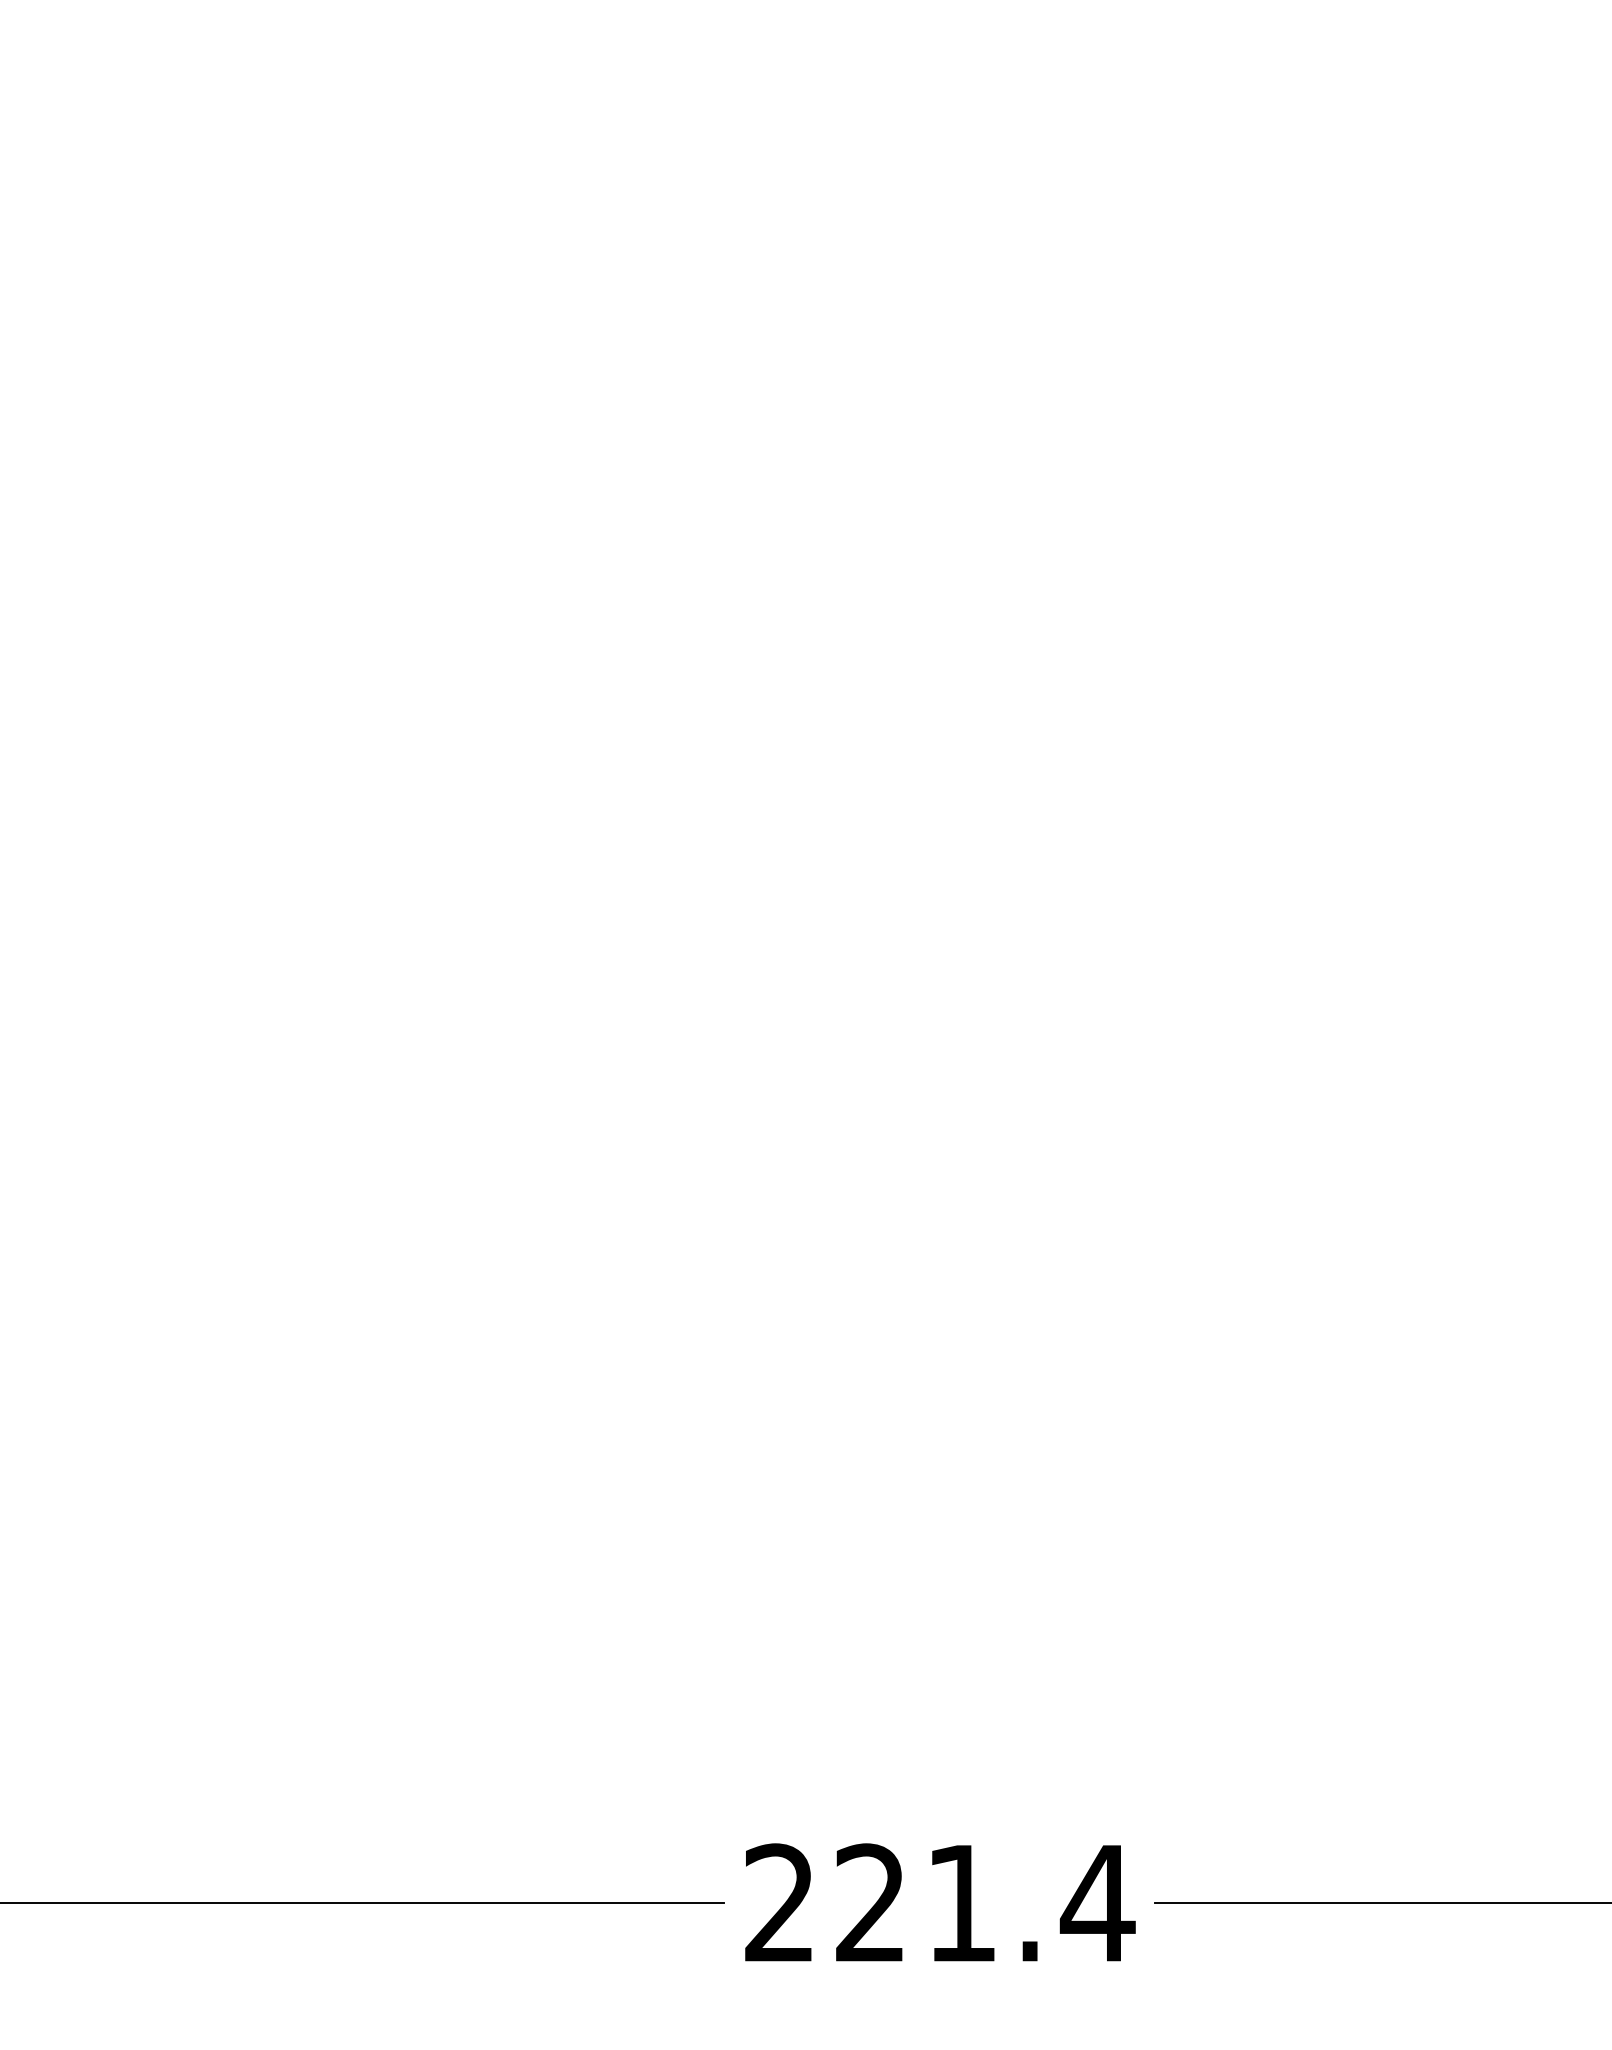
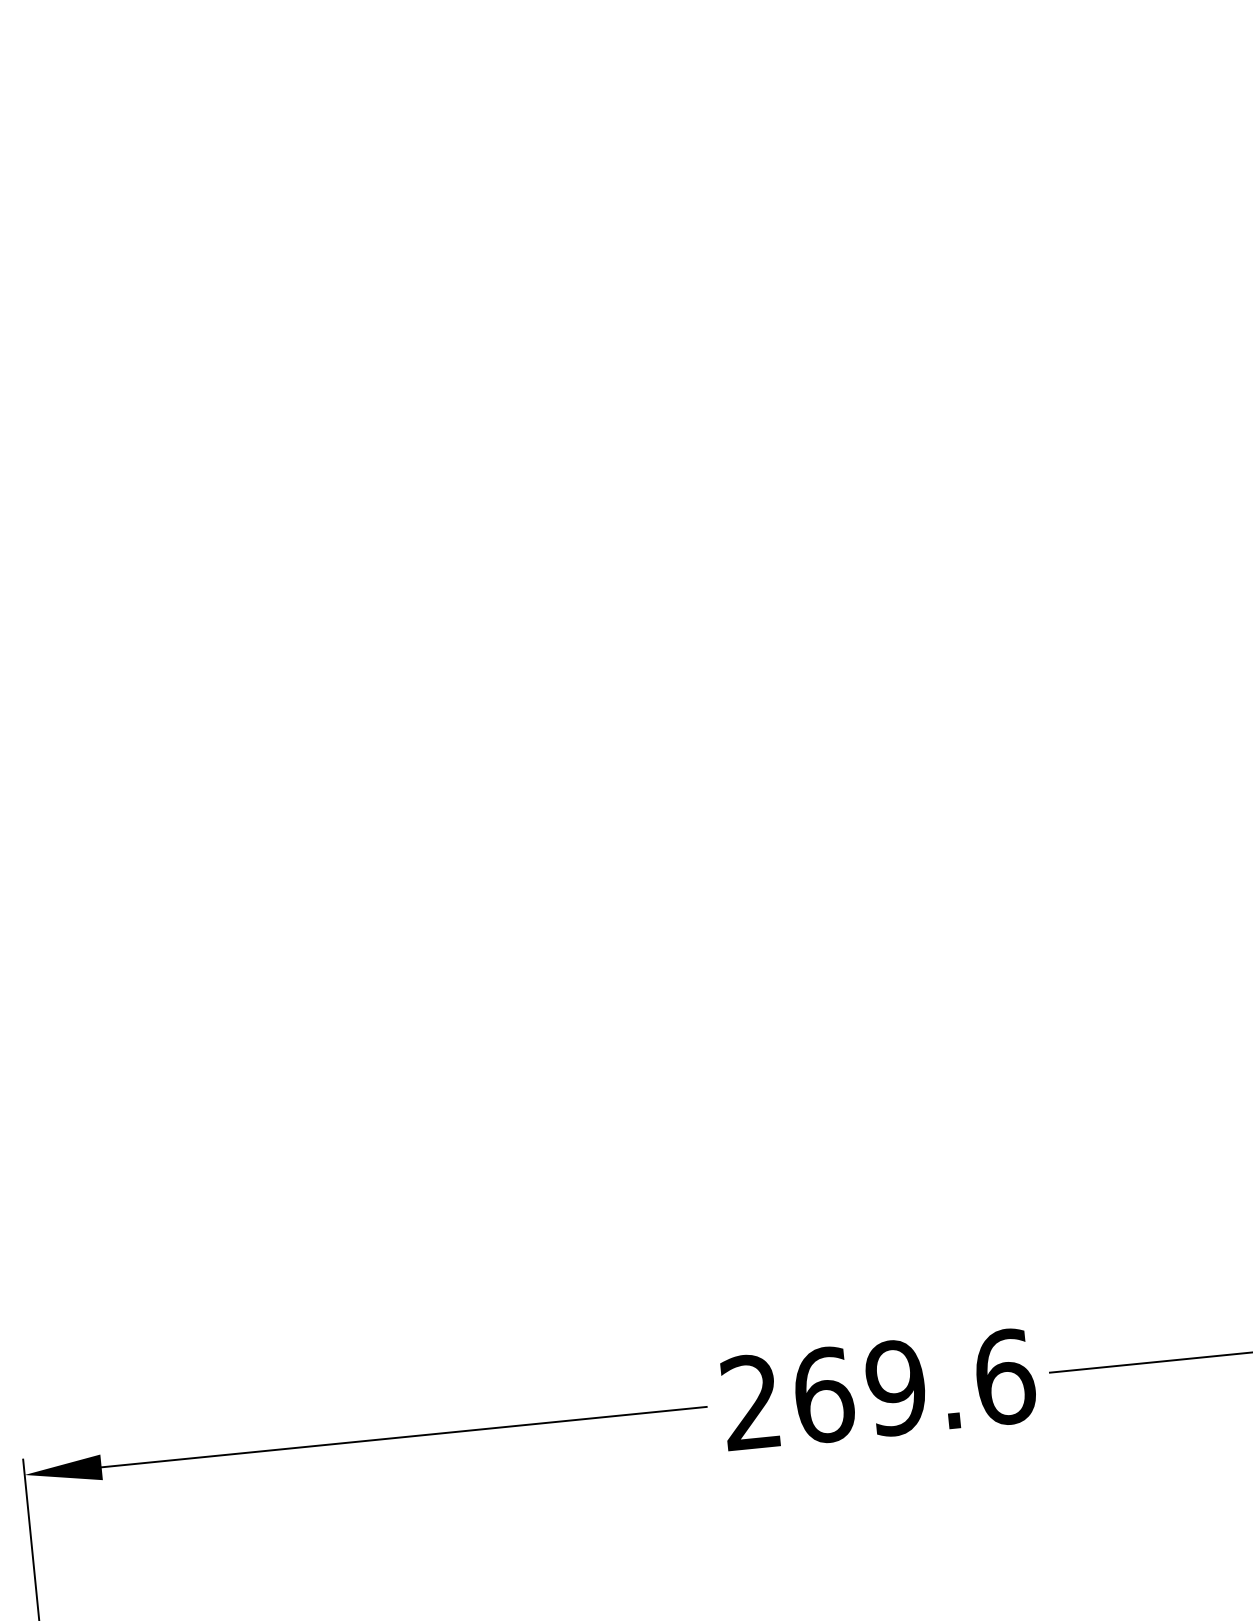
text: (985, 1903) -> (915, 1386), 221.4 -> 269.6

